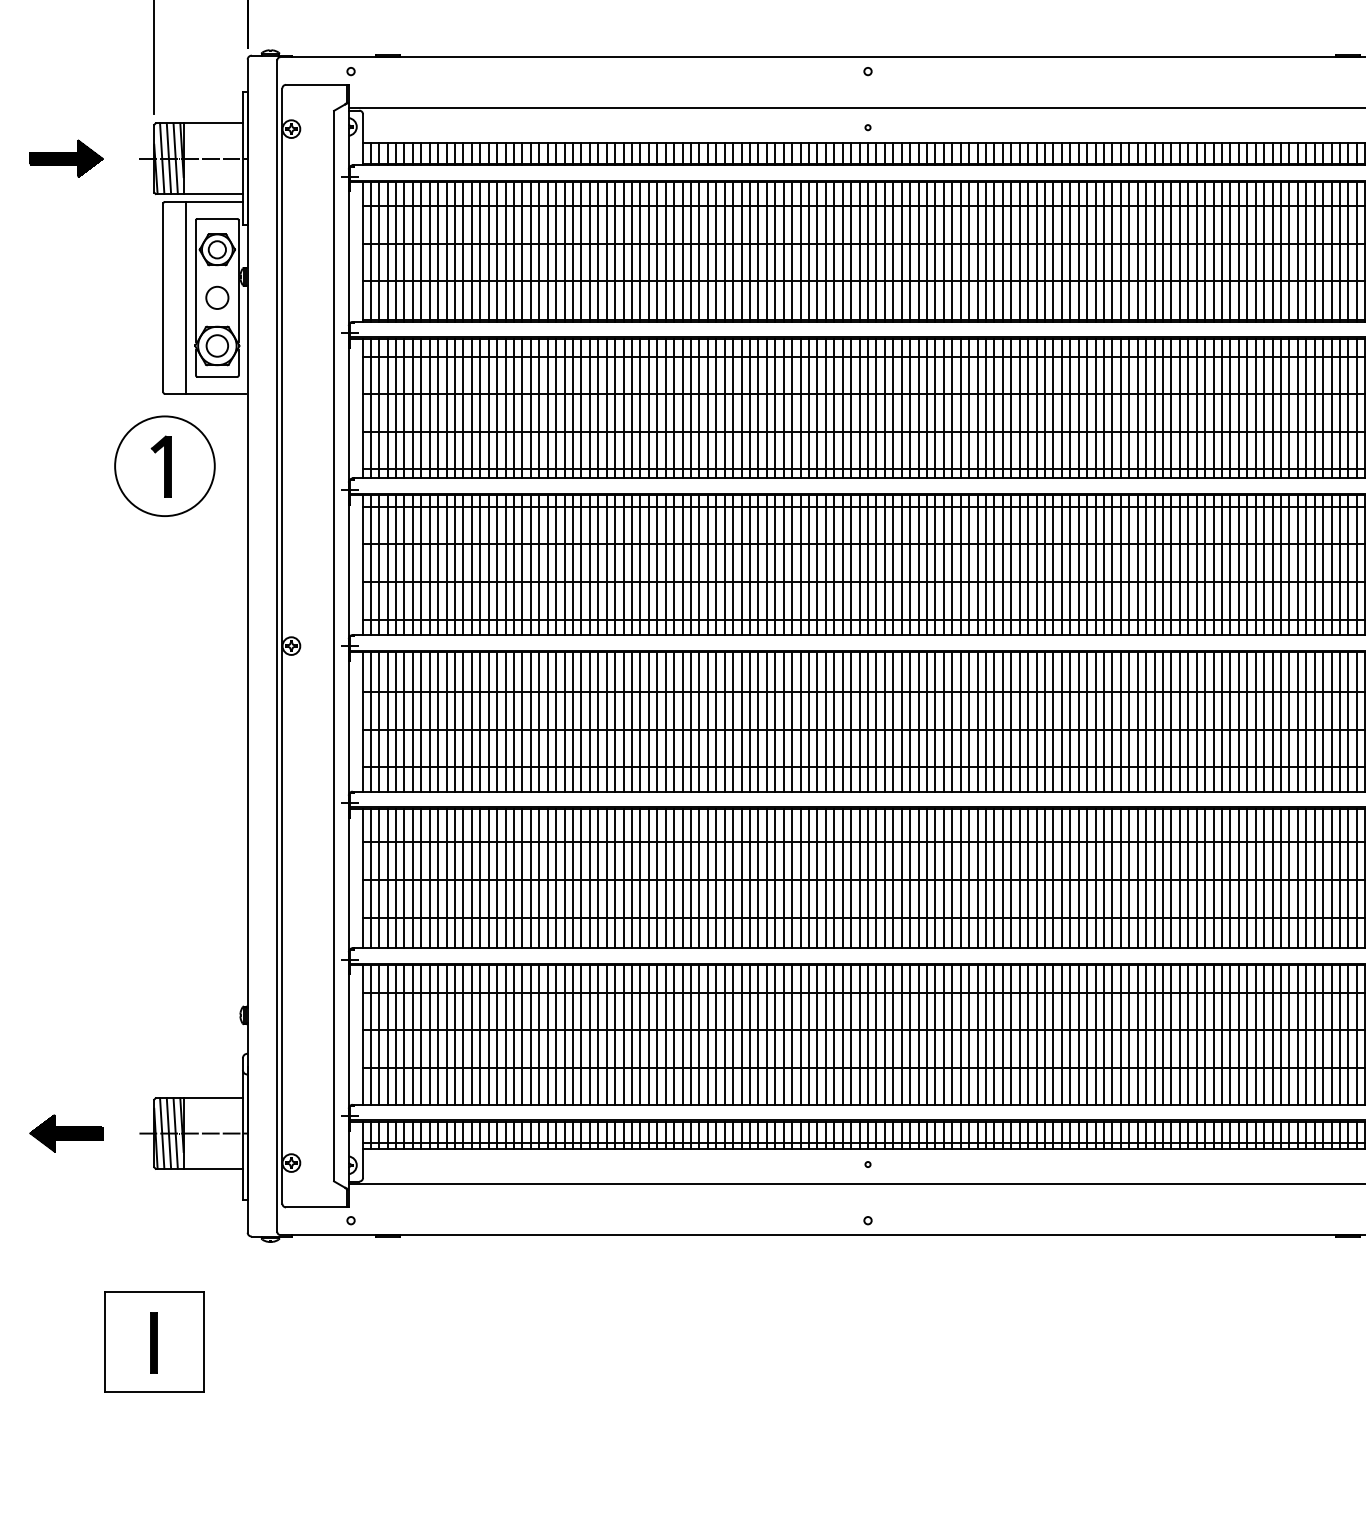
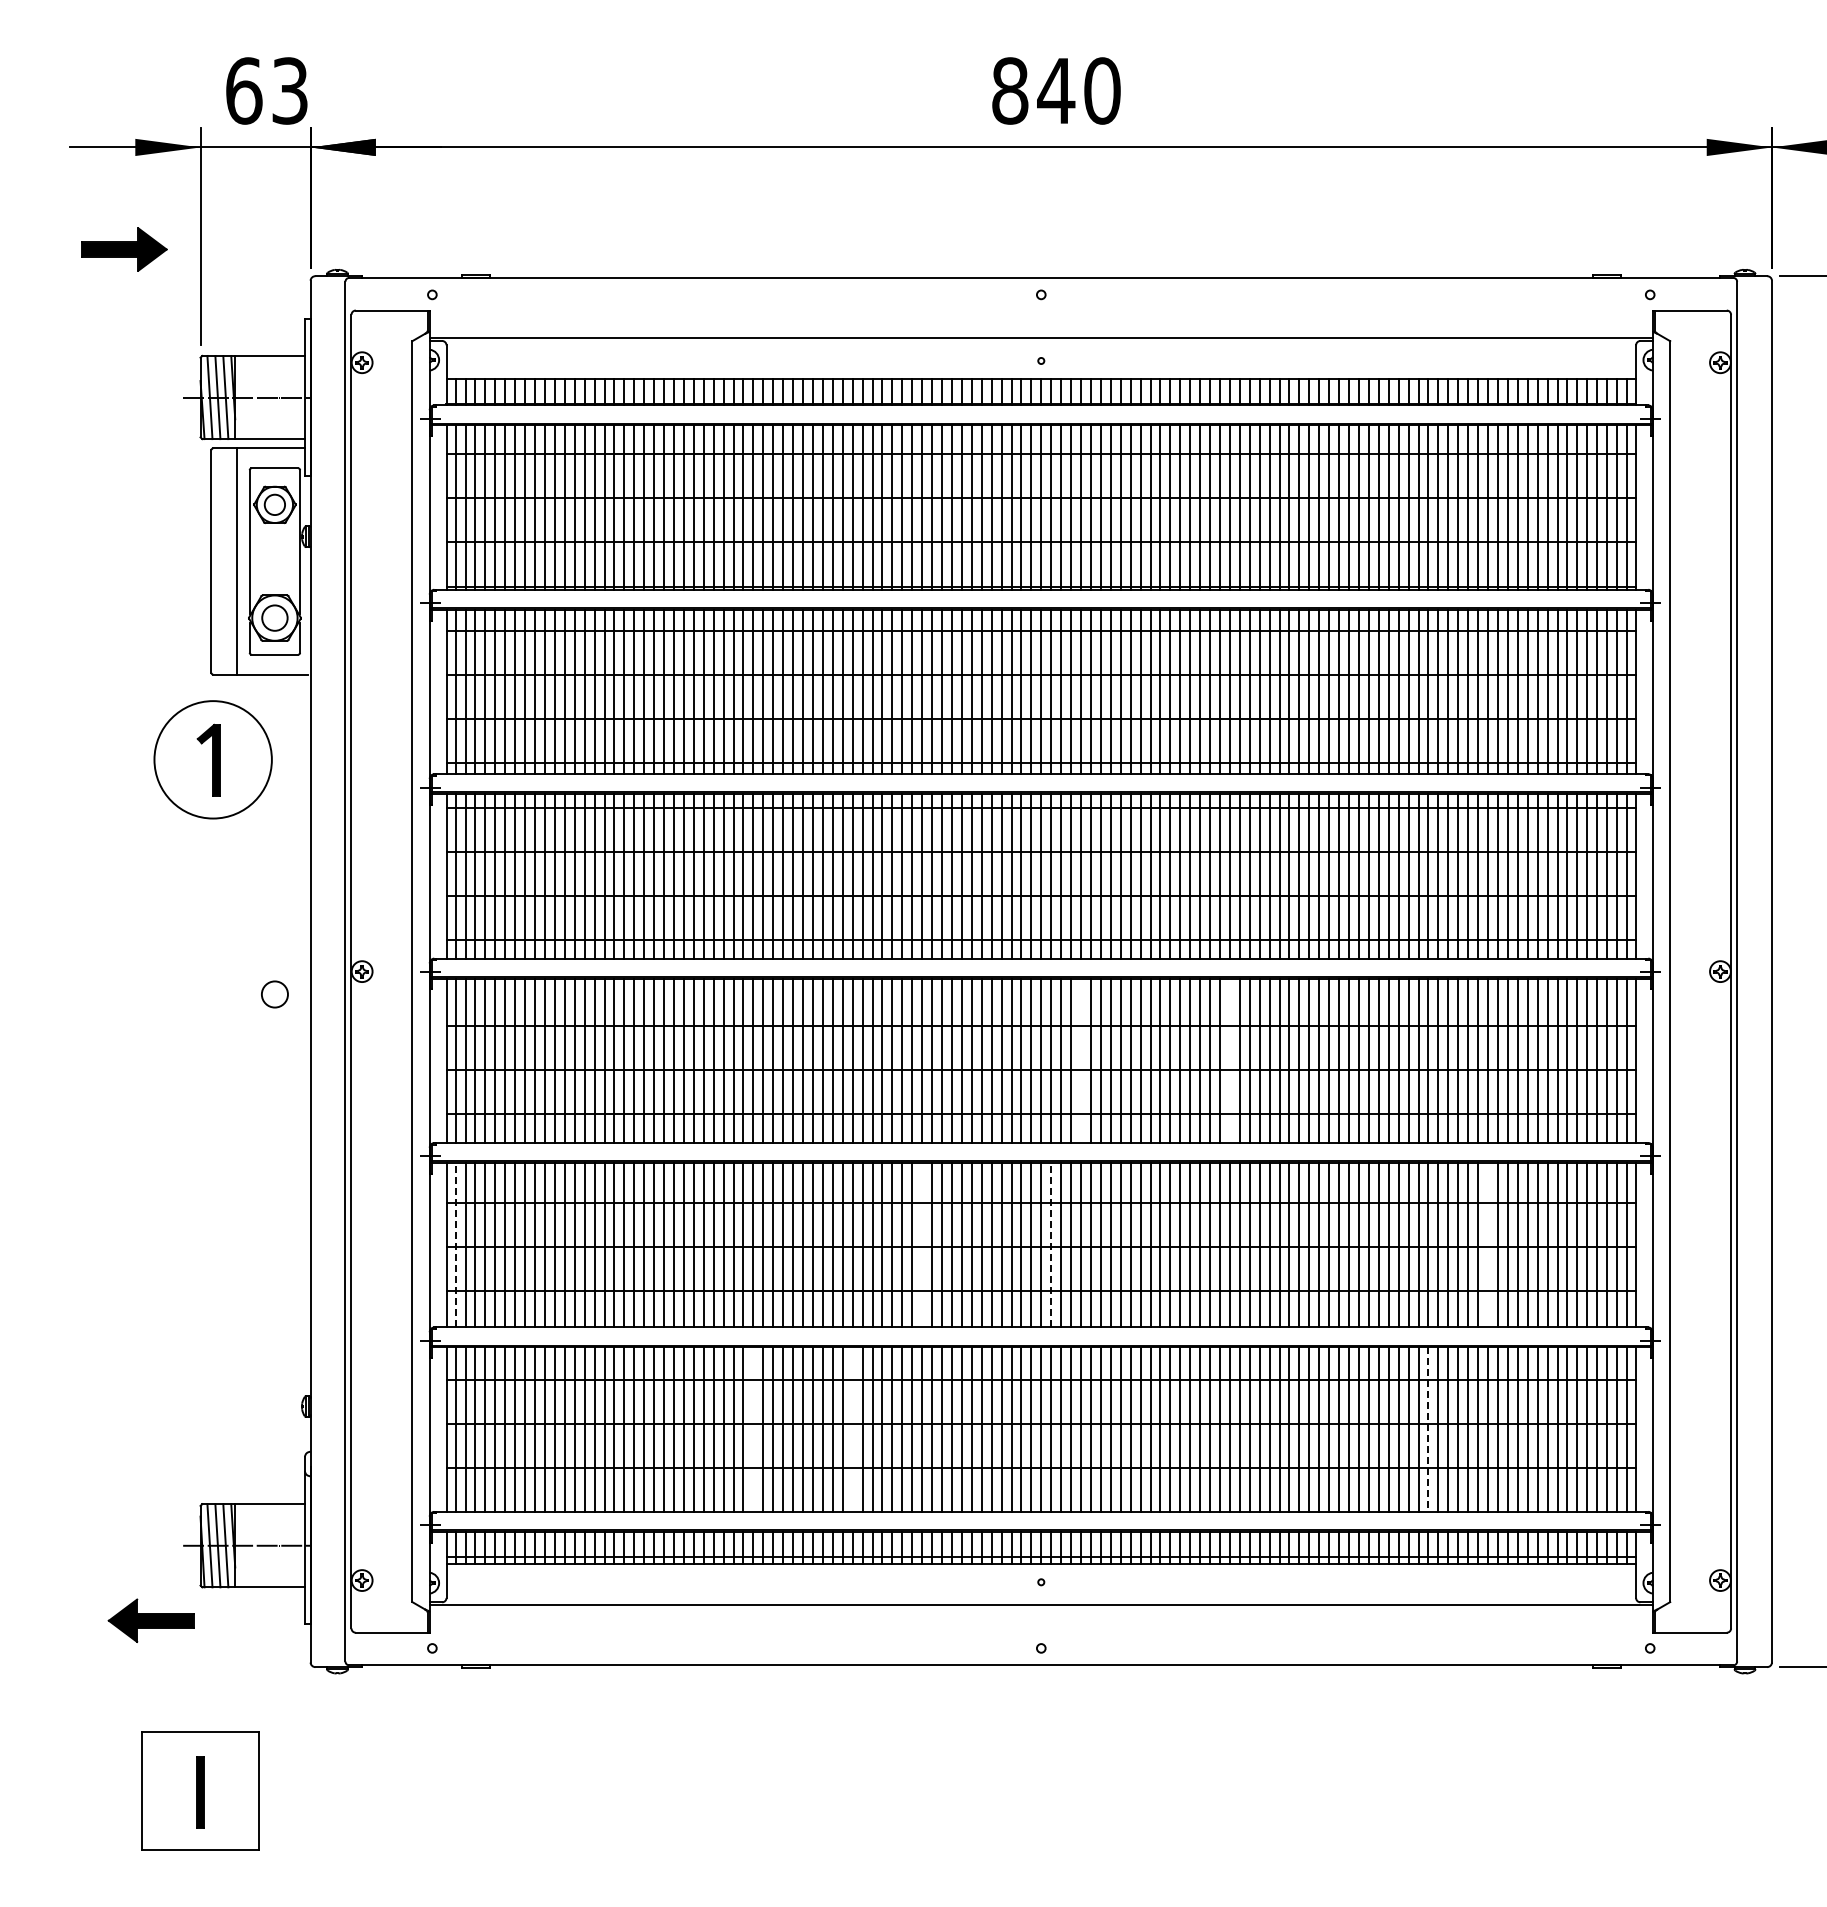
part: (66, 158) -> (124, 249), moved
circle: (217, 297) -> (274, 994), moved
line: (902, 721) -> (1081, 1060), removed
line: (1027, 721) -> (1229, 1060), removed
line: (370, 877) -> (455, 1244), solid -> dashed
line: (876, 877) -> (1051, 1244), solid -> dashed
line: (767, 878) -> (922, 1245), removed
line: (1247, 878) -> (1488, 1245), removed
line: (623, 1034) -> (753, 1429), removed
line: (707, 1034) -> (852, 1429), removed
line: (1196, 1035) -> (1428, 1430), solid -> dashed
part: (65, 1133) -> (150, 1620), moved

